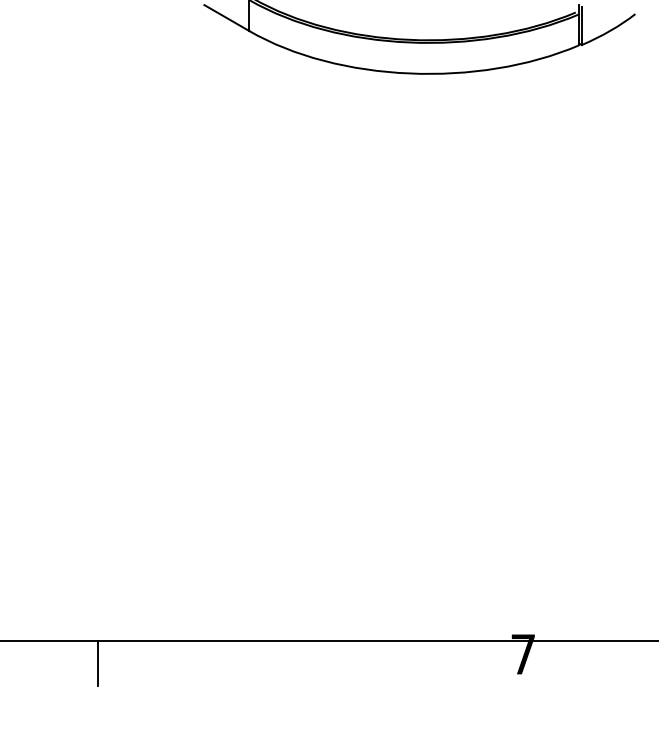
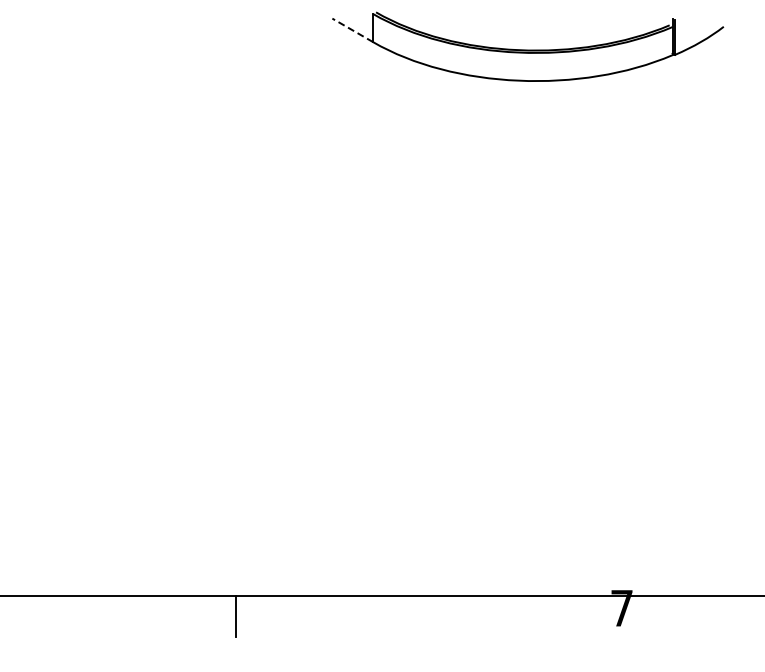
line: (226, 18) -> (352, 30), solid -> dashed

